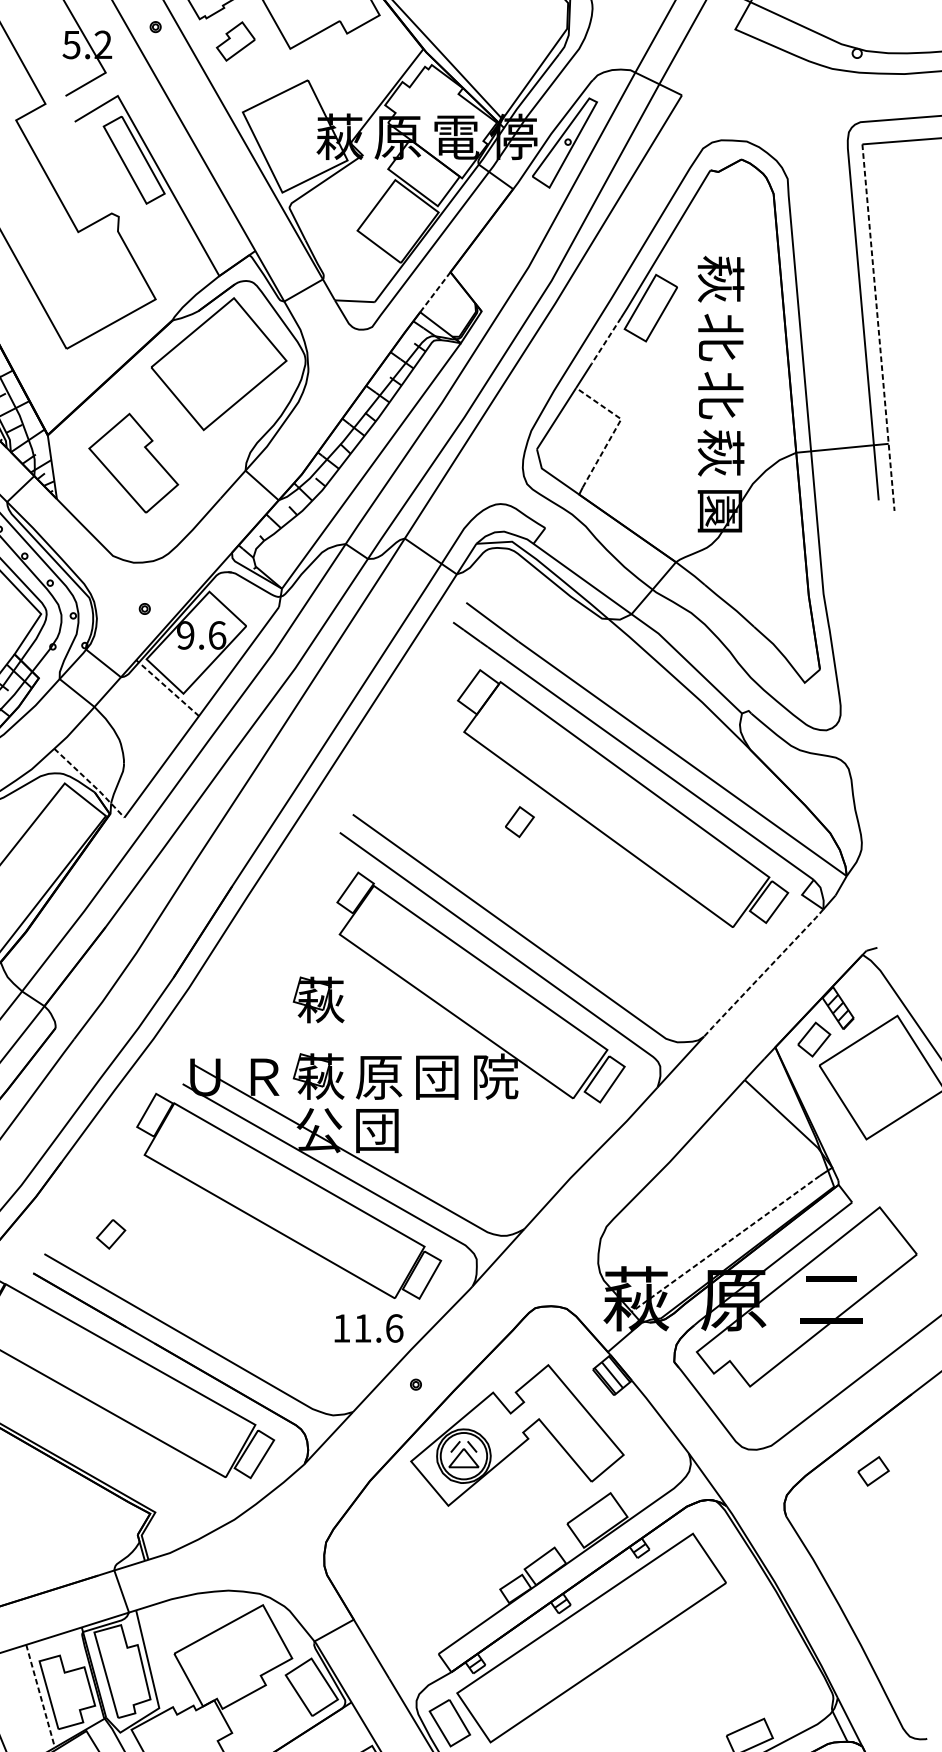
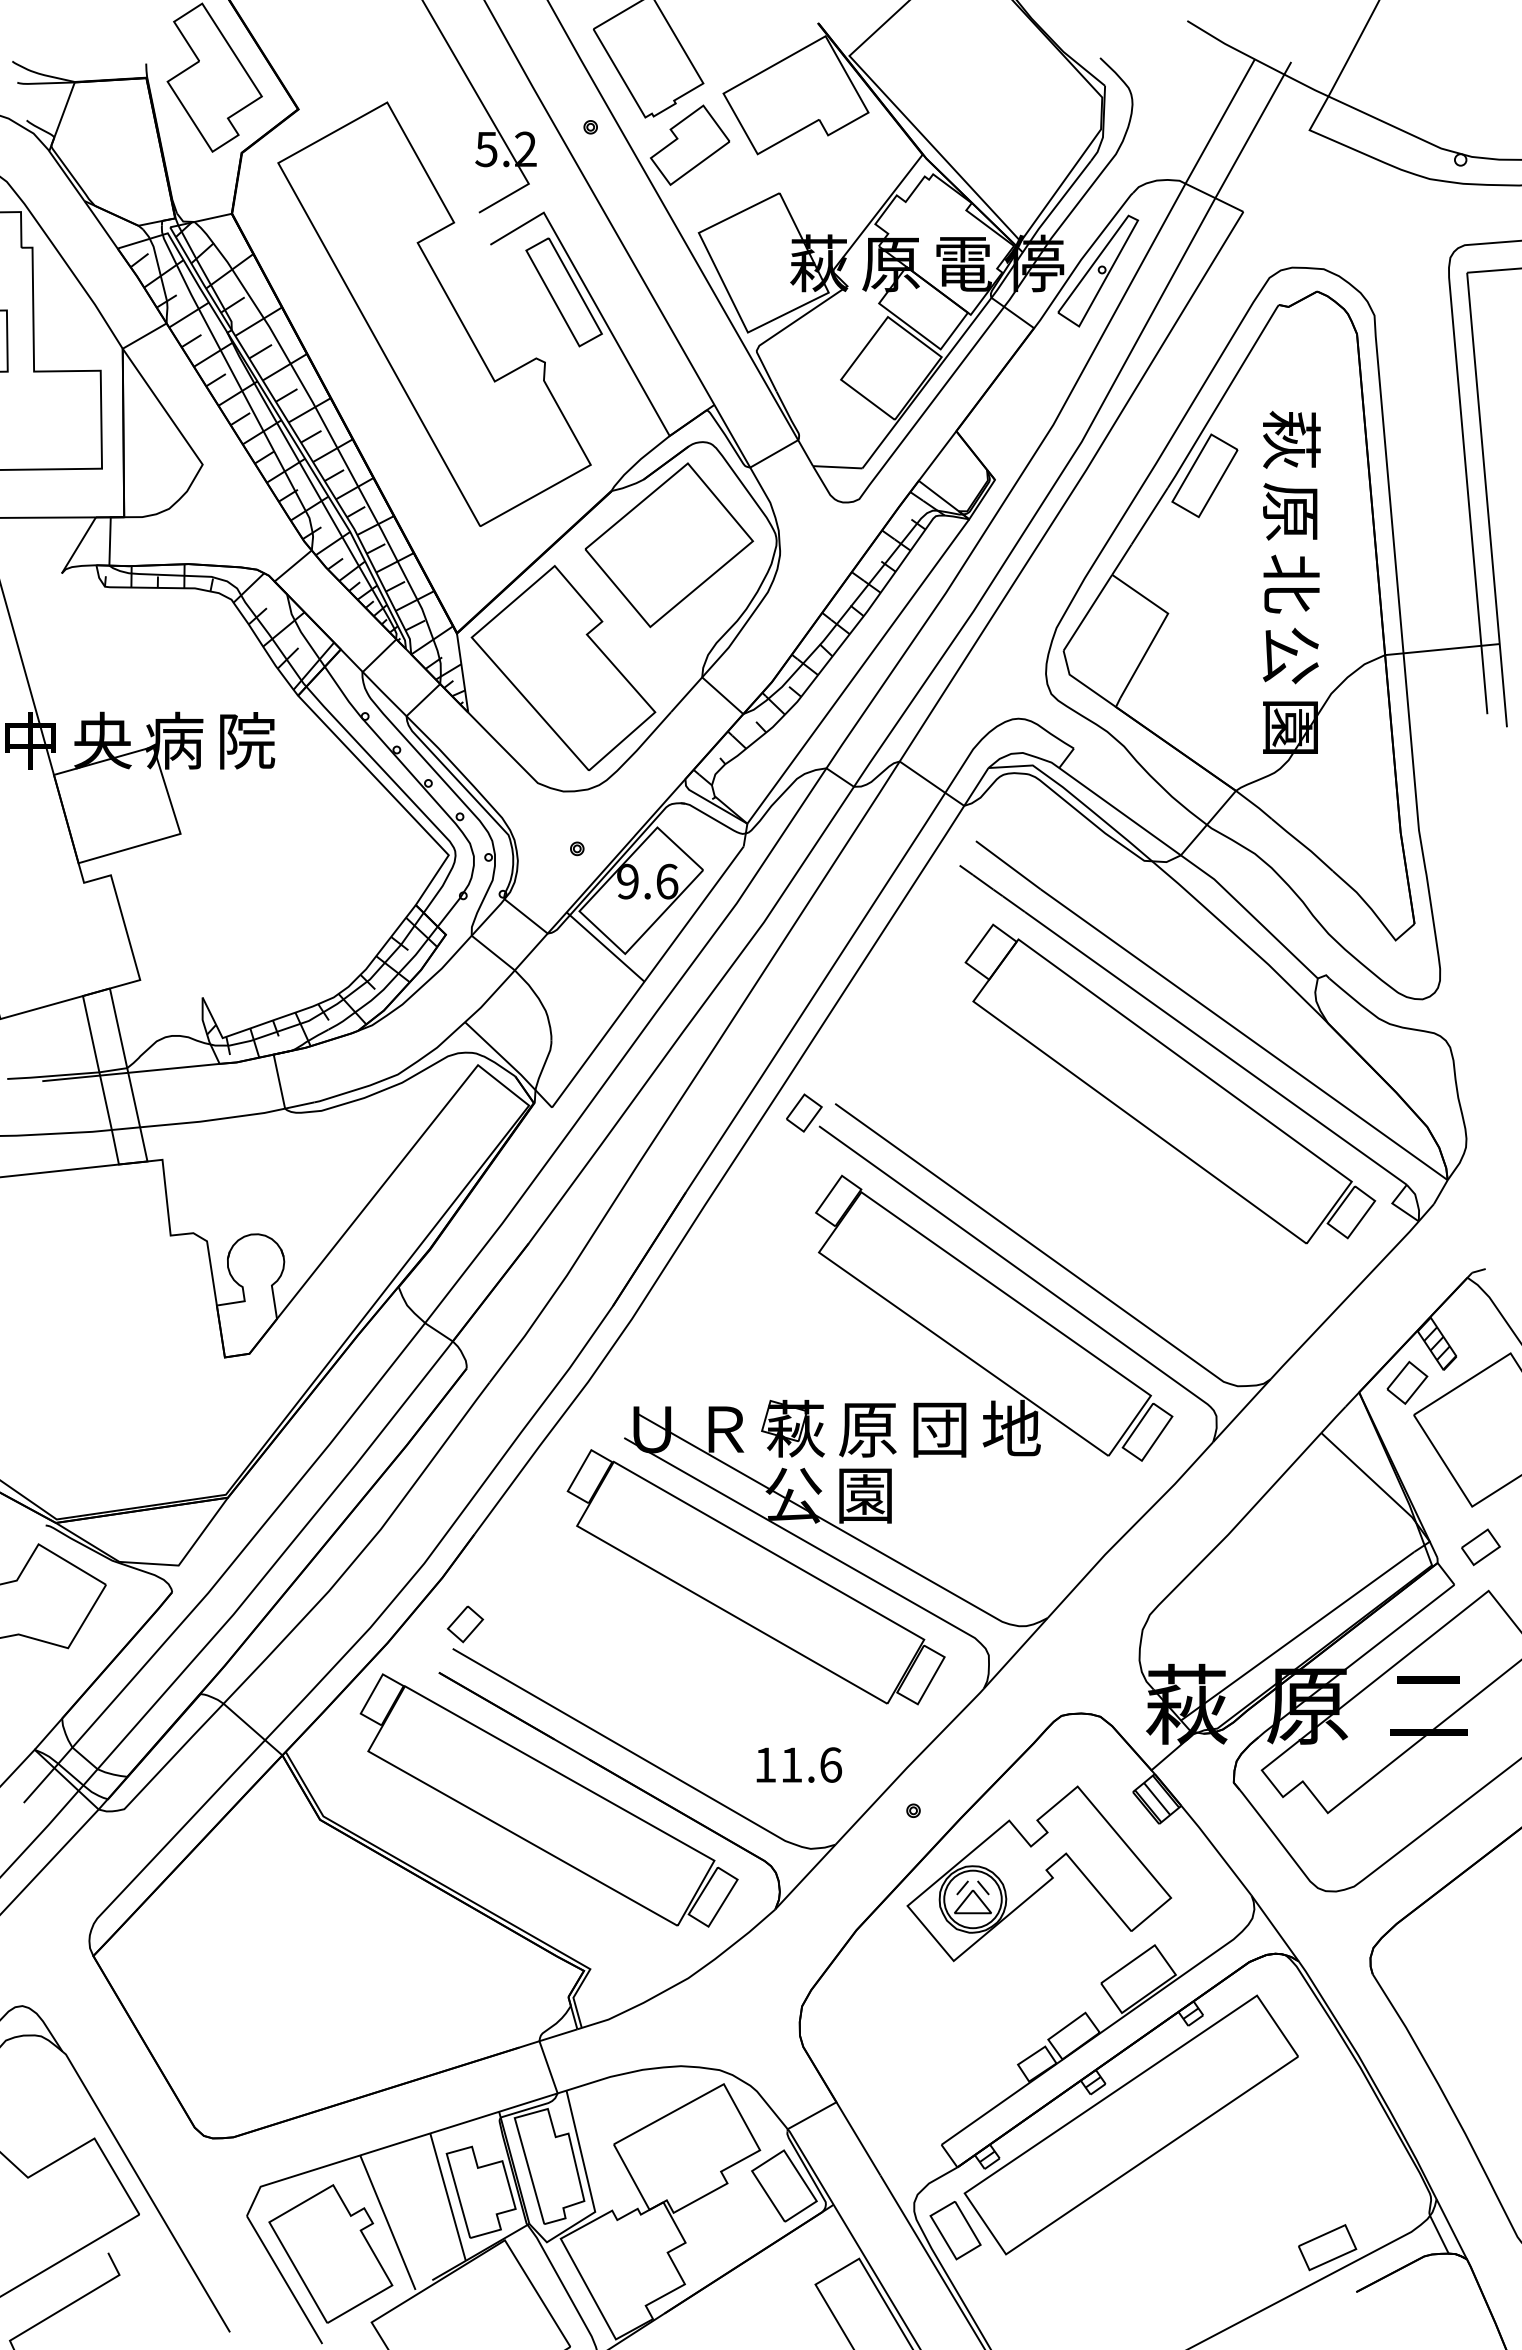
part: (236, 40) -> (690, 144), size x1.67
line: (435, 292) -> (937, 456), dashed -> solid
line: (878, 328) -> (1487, 500), dashed -> solid
text: (720, 336) -> (1291, 511), 北 -> 原
line: (606, 340) -> (1149, 516), dashed -> solid
line: (615, 428) -> (1161, 625), dashed -> solid
text: (720, 453) -> (1291, 655), 萩 -> 公
part: (133, 463) -> (563, 668), size x1.67
line: (167, 687) -> (605, 946), dashed -> solid
line: (90, 782) -> (510, 1064), dashed -> solid
part: (519, 821) -> (804, 1112), moved
line: (763, 973) -> (1344, 1300), dashed -> solid
part: (318, 999) -> (792, 1333), removed
text: (494, 1076) -> (1011, 1428), 院 -> 地
text: (377, 1130) -> (865, 1495), 団 -> 園
part: (111, 1234) -> (465, 1624), moved
line: (725, 1244) -> (1297, 1636), dashed -> solid
text: (368, 1328) -> (798, 1764), moved
part: (873, 1471) -> (1480, 1547), moved
line: (40, 1696) -> (448, 2197), dashed -> solid

